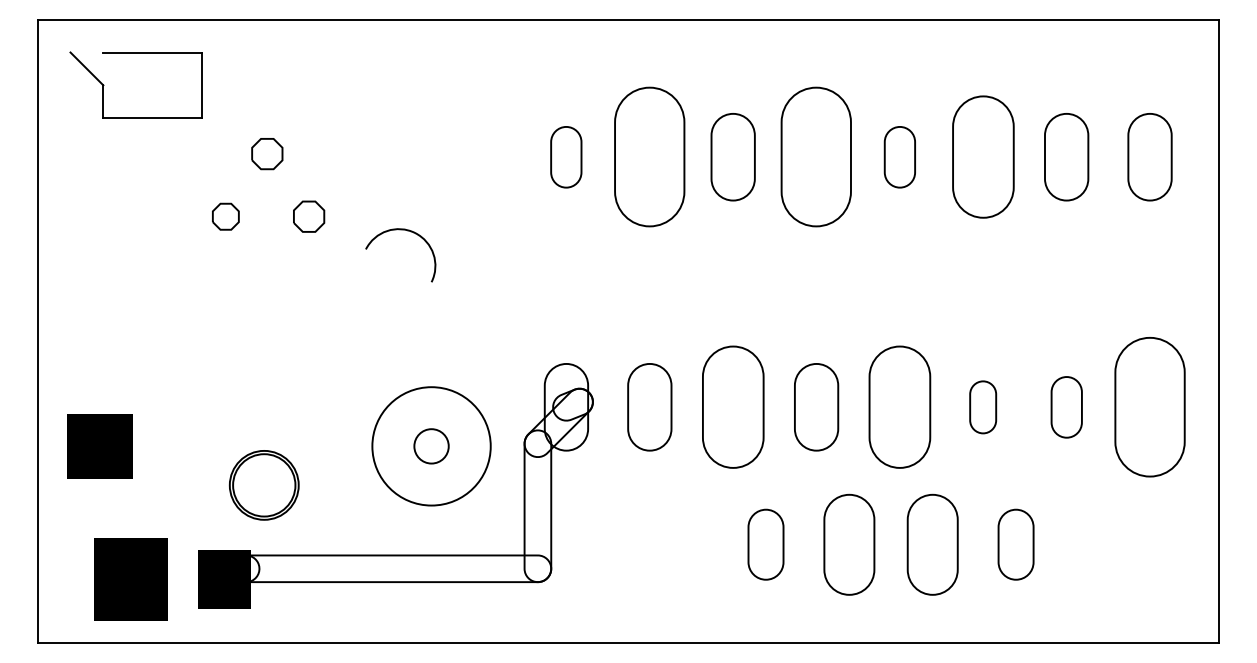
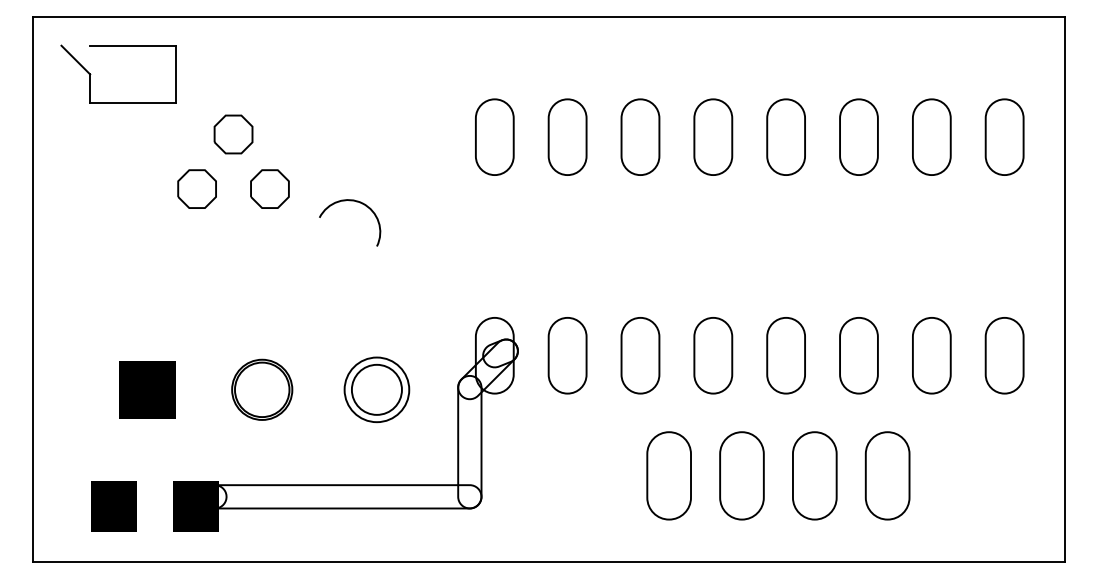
part: (266, 153) -> (232, 133), size x1.43
part: (565, 157) -> (493, 137), size x1.43
part: (649, 157) -> (567, 137), size x0.62
part: (816, 157) -> (713, 137), size x0.62
part: (899, 157) -> (785, 137), size x1.43
part: (982, 157) -> (858, 137), size x0.71
part: (225, 216) -> (196, 189), size x1.67
part: (308, 216) -> (269, 189), size x1.43
part: (732, 407) -> (639, 355), size x0.71
part: (899, 407) -> (785, 355), size x0.71
part: (982, 407) -> (858, 355), size x1.67
part: (1066, 407) -> (931, 355), size x1.43
part: (1149, 407) -> (1004, 355), size x0.62
part: (99, 446) -> (147, 389), moved
circle: (431, 446) -> (376, 389), size x0.62
circle: (431, 446) -> (376, 389), size x1.67
part: (263, 485) -> (261, 389), moved
part: (765, 544) -> (668, 475), size x1.43
part: (1015, 544) -> (887, 475), size x1.43
part: (130, 579) -> (113, 506), size x0.71

